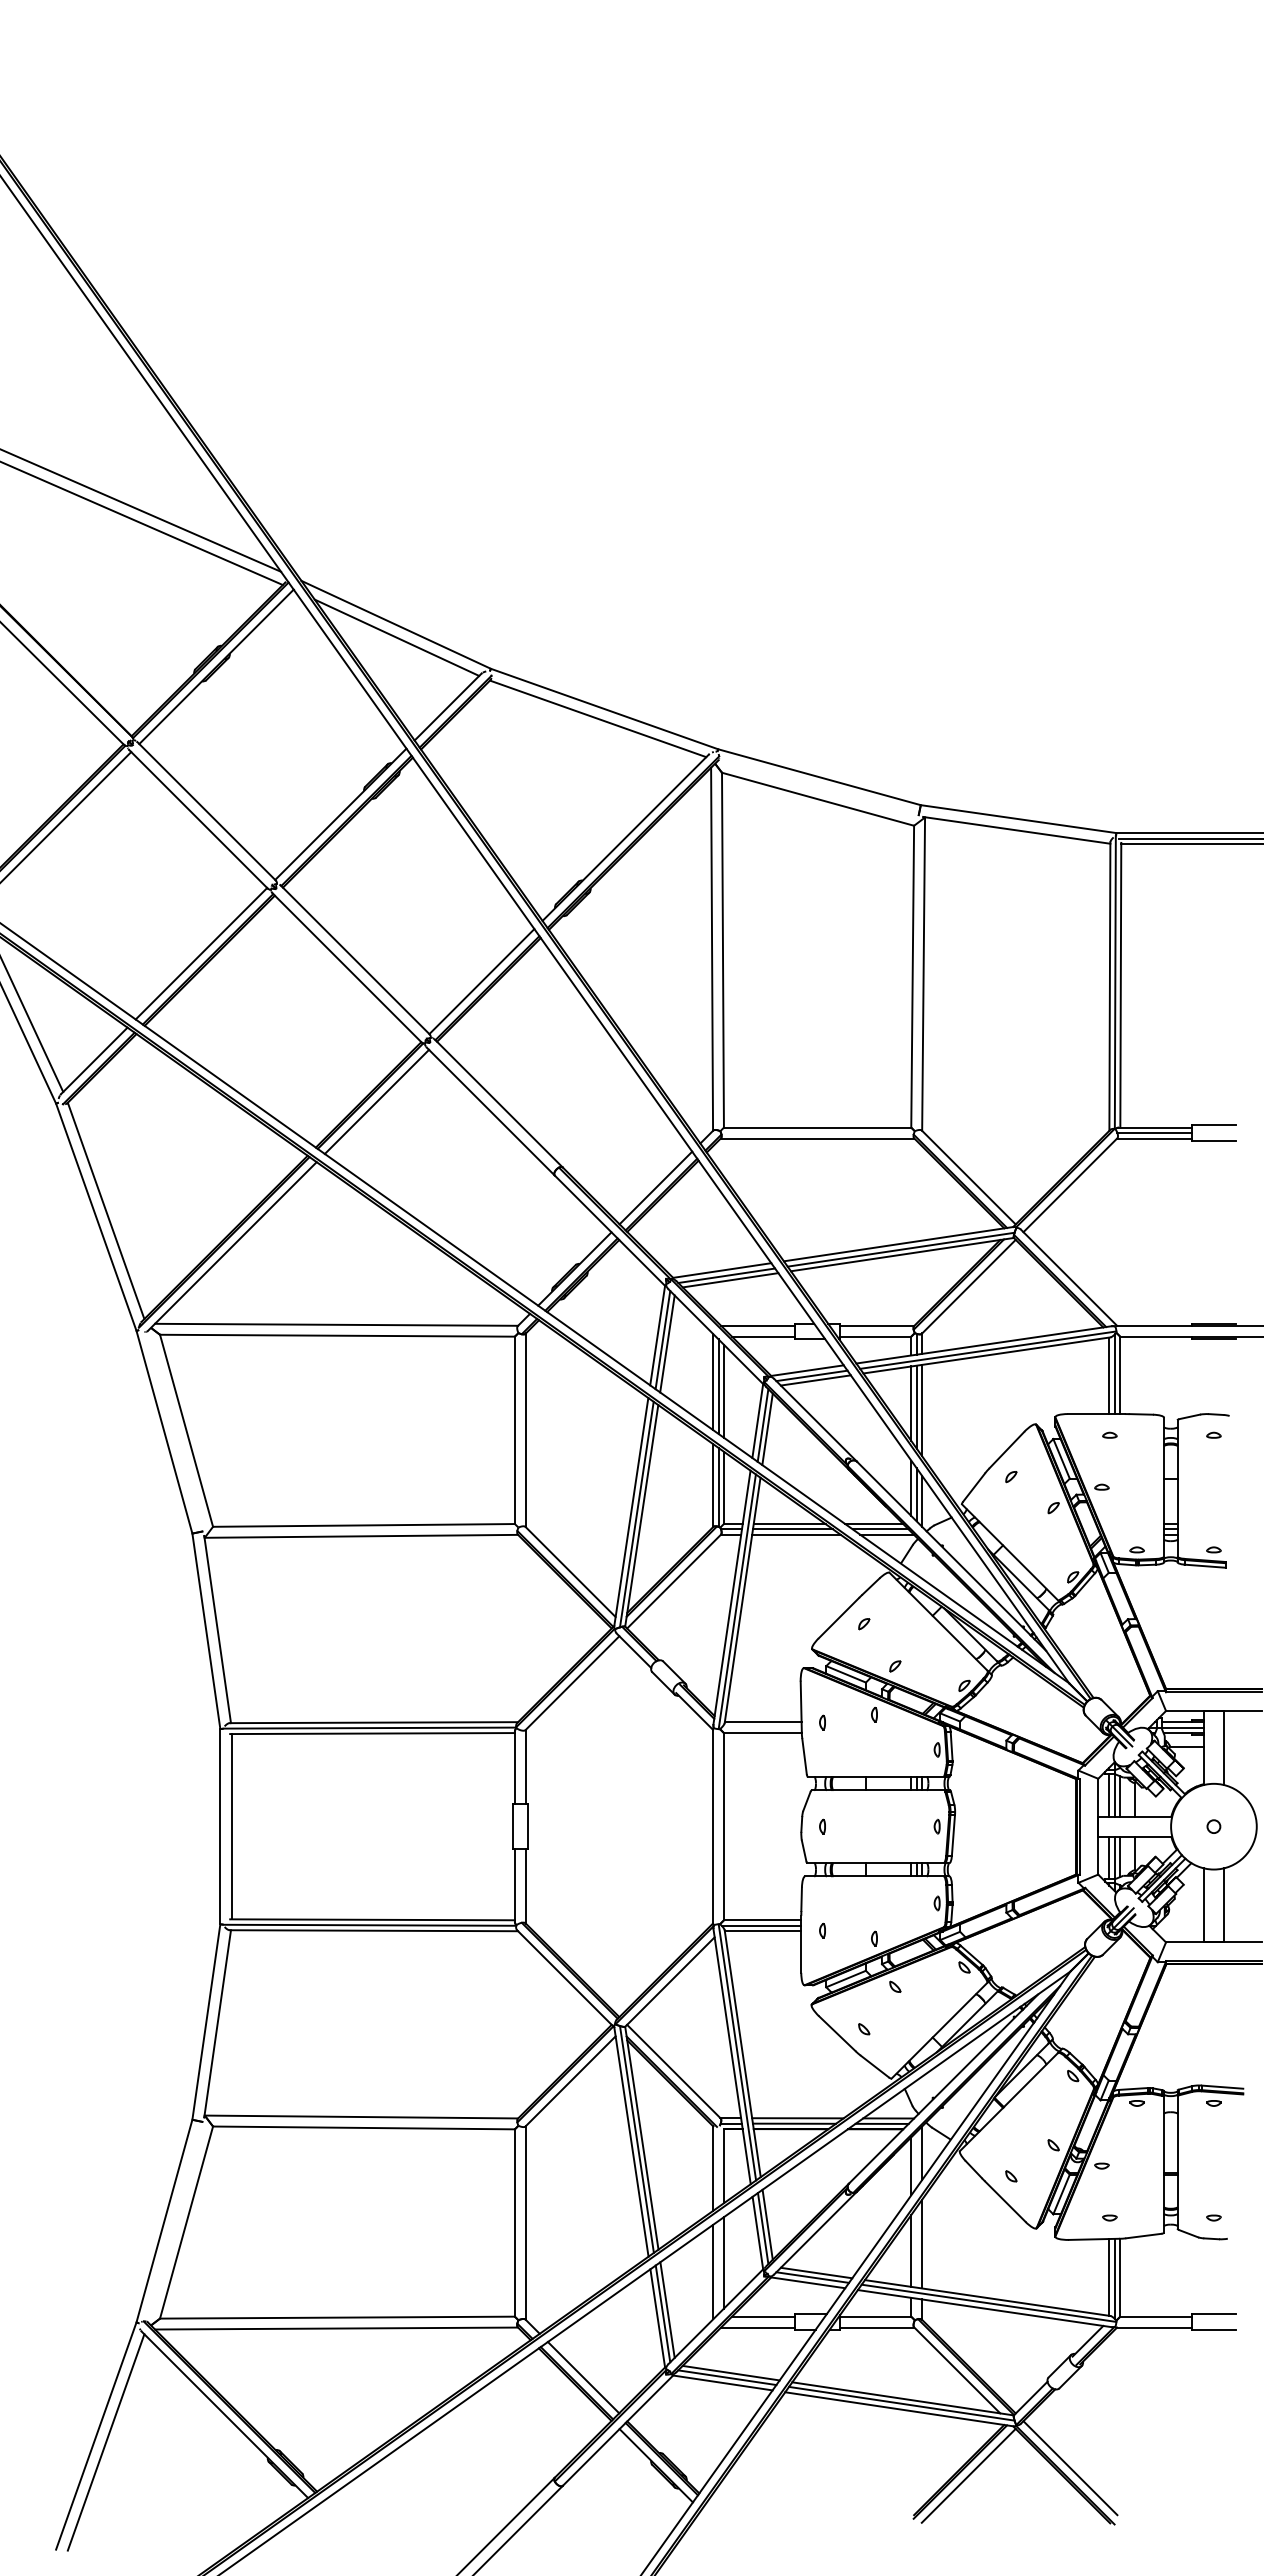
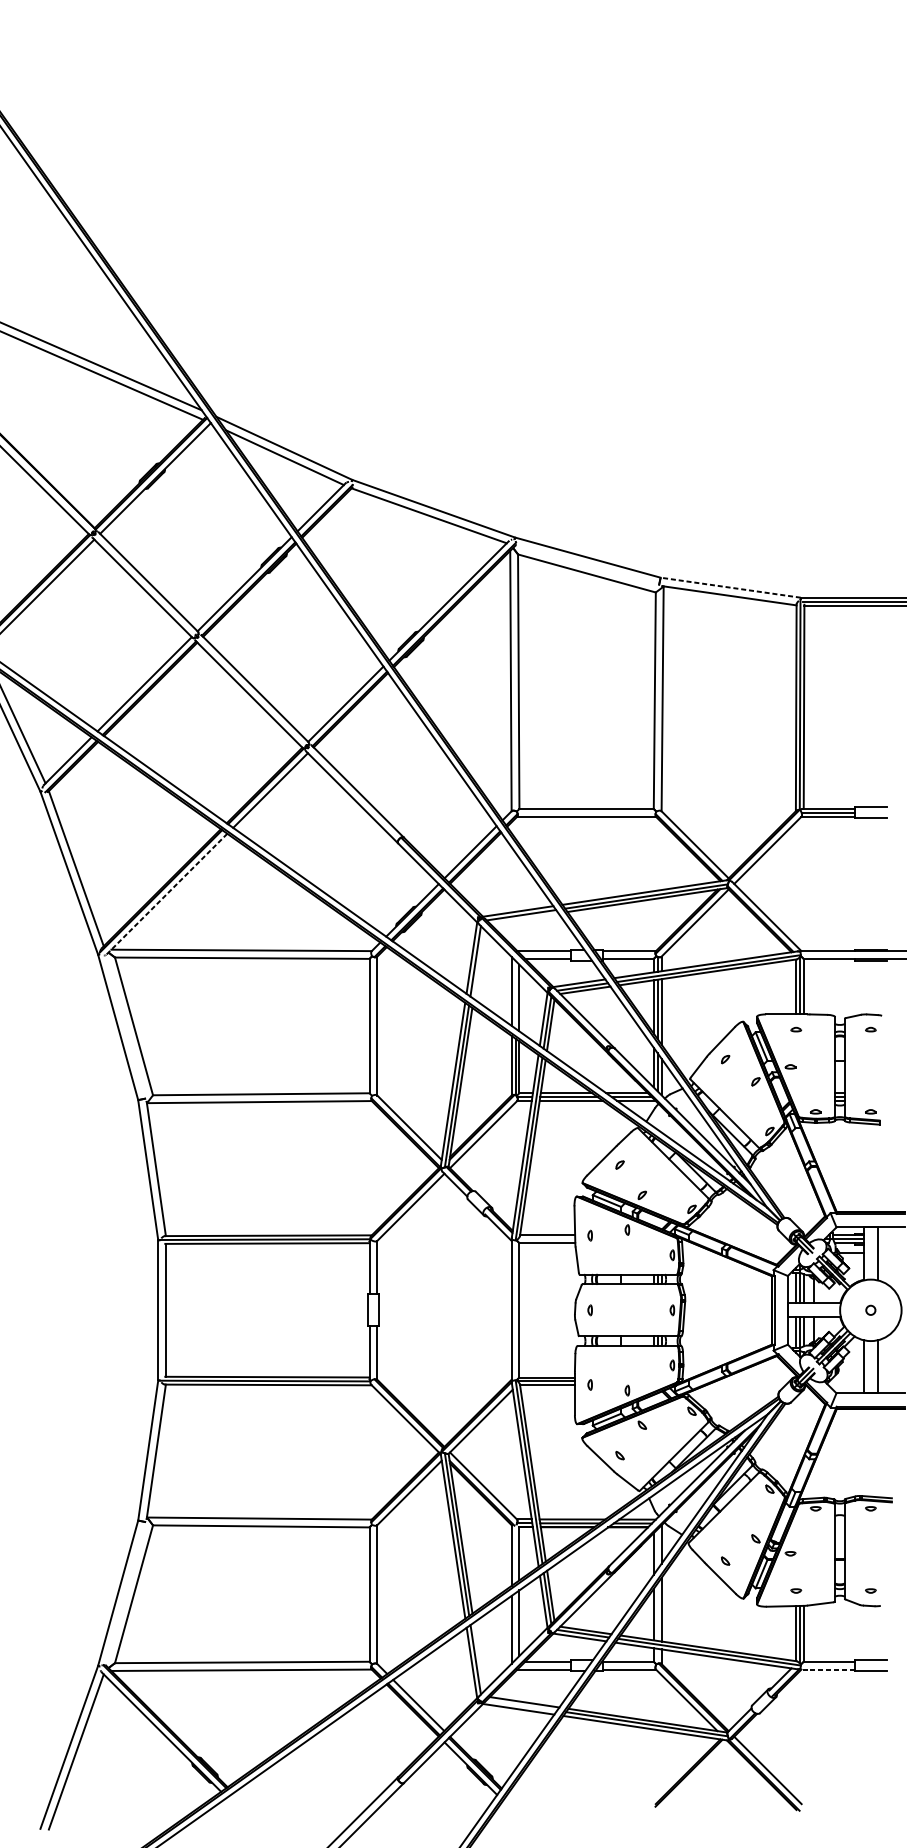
line: (1018, 819) -> (730, 587), solid -> dashed
line: (231, 1247) -> (166, 894), solid -> dashed
line: (730, 1280) -> (524, 918), removed
line: (667, 1343) -> (478, 963), removed
line: (718, 1386) -> (515, 994), removed
line: (667, 2309) -> (478, 1656), removed
line: (1153, 2327) -> (827, 1669), solid -> dashed
line: (727, 2377) -> (521, 1705), removed
line: (968, 2475) -> (694, 1775), removed

